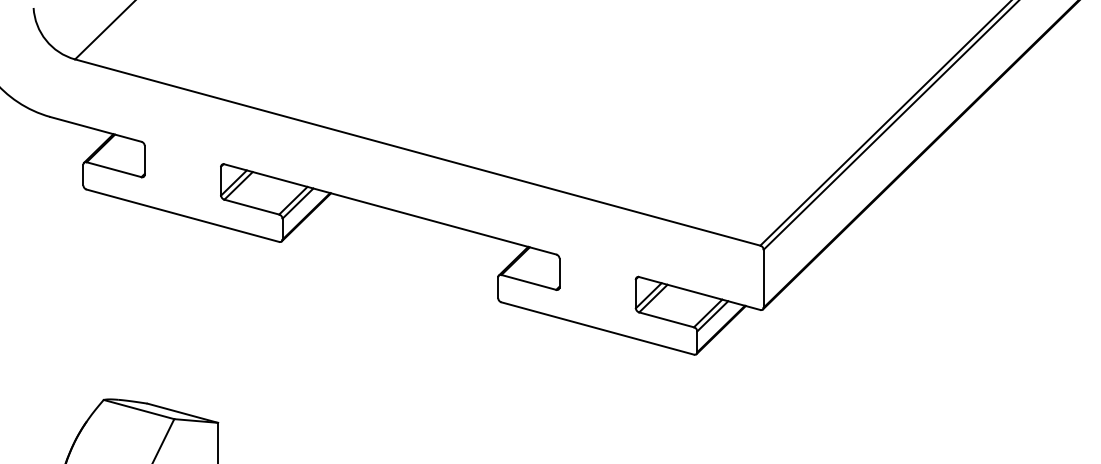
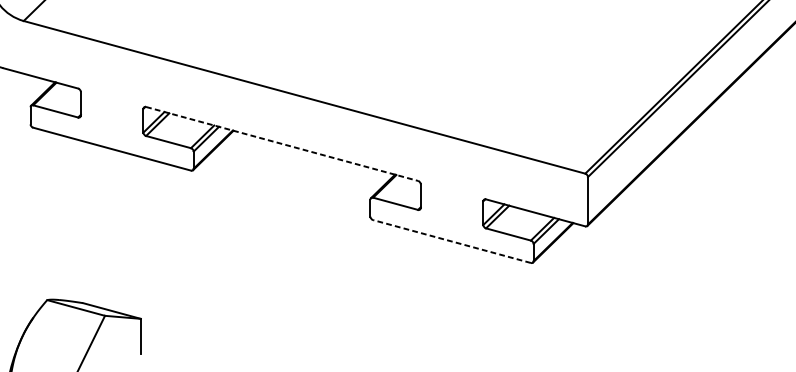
line: (390, 209) -> (282, 144), solid -> dashed
line: (597, 328) -> (451, 241), solid -> dashed

